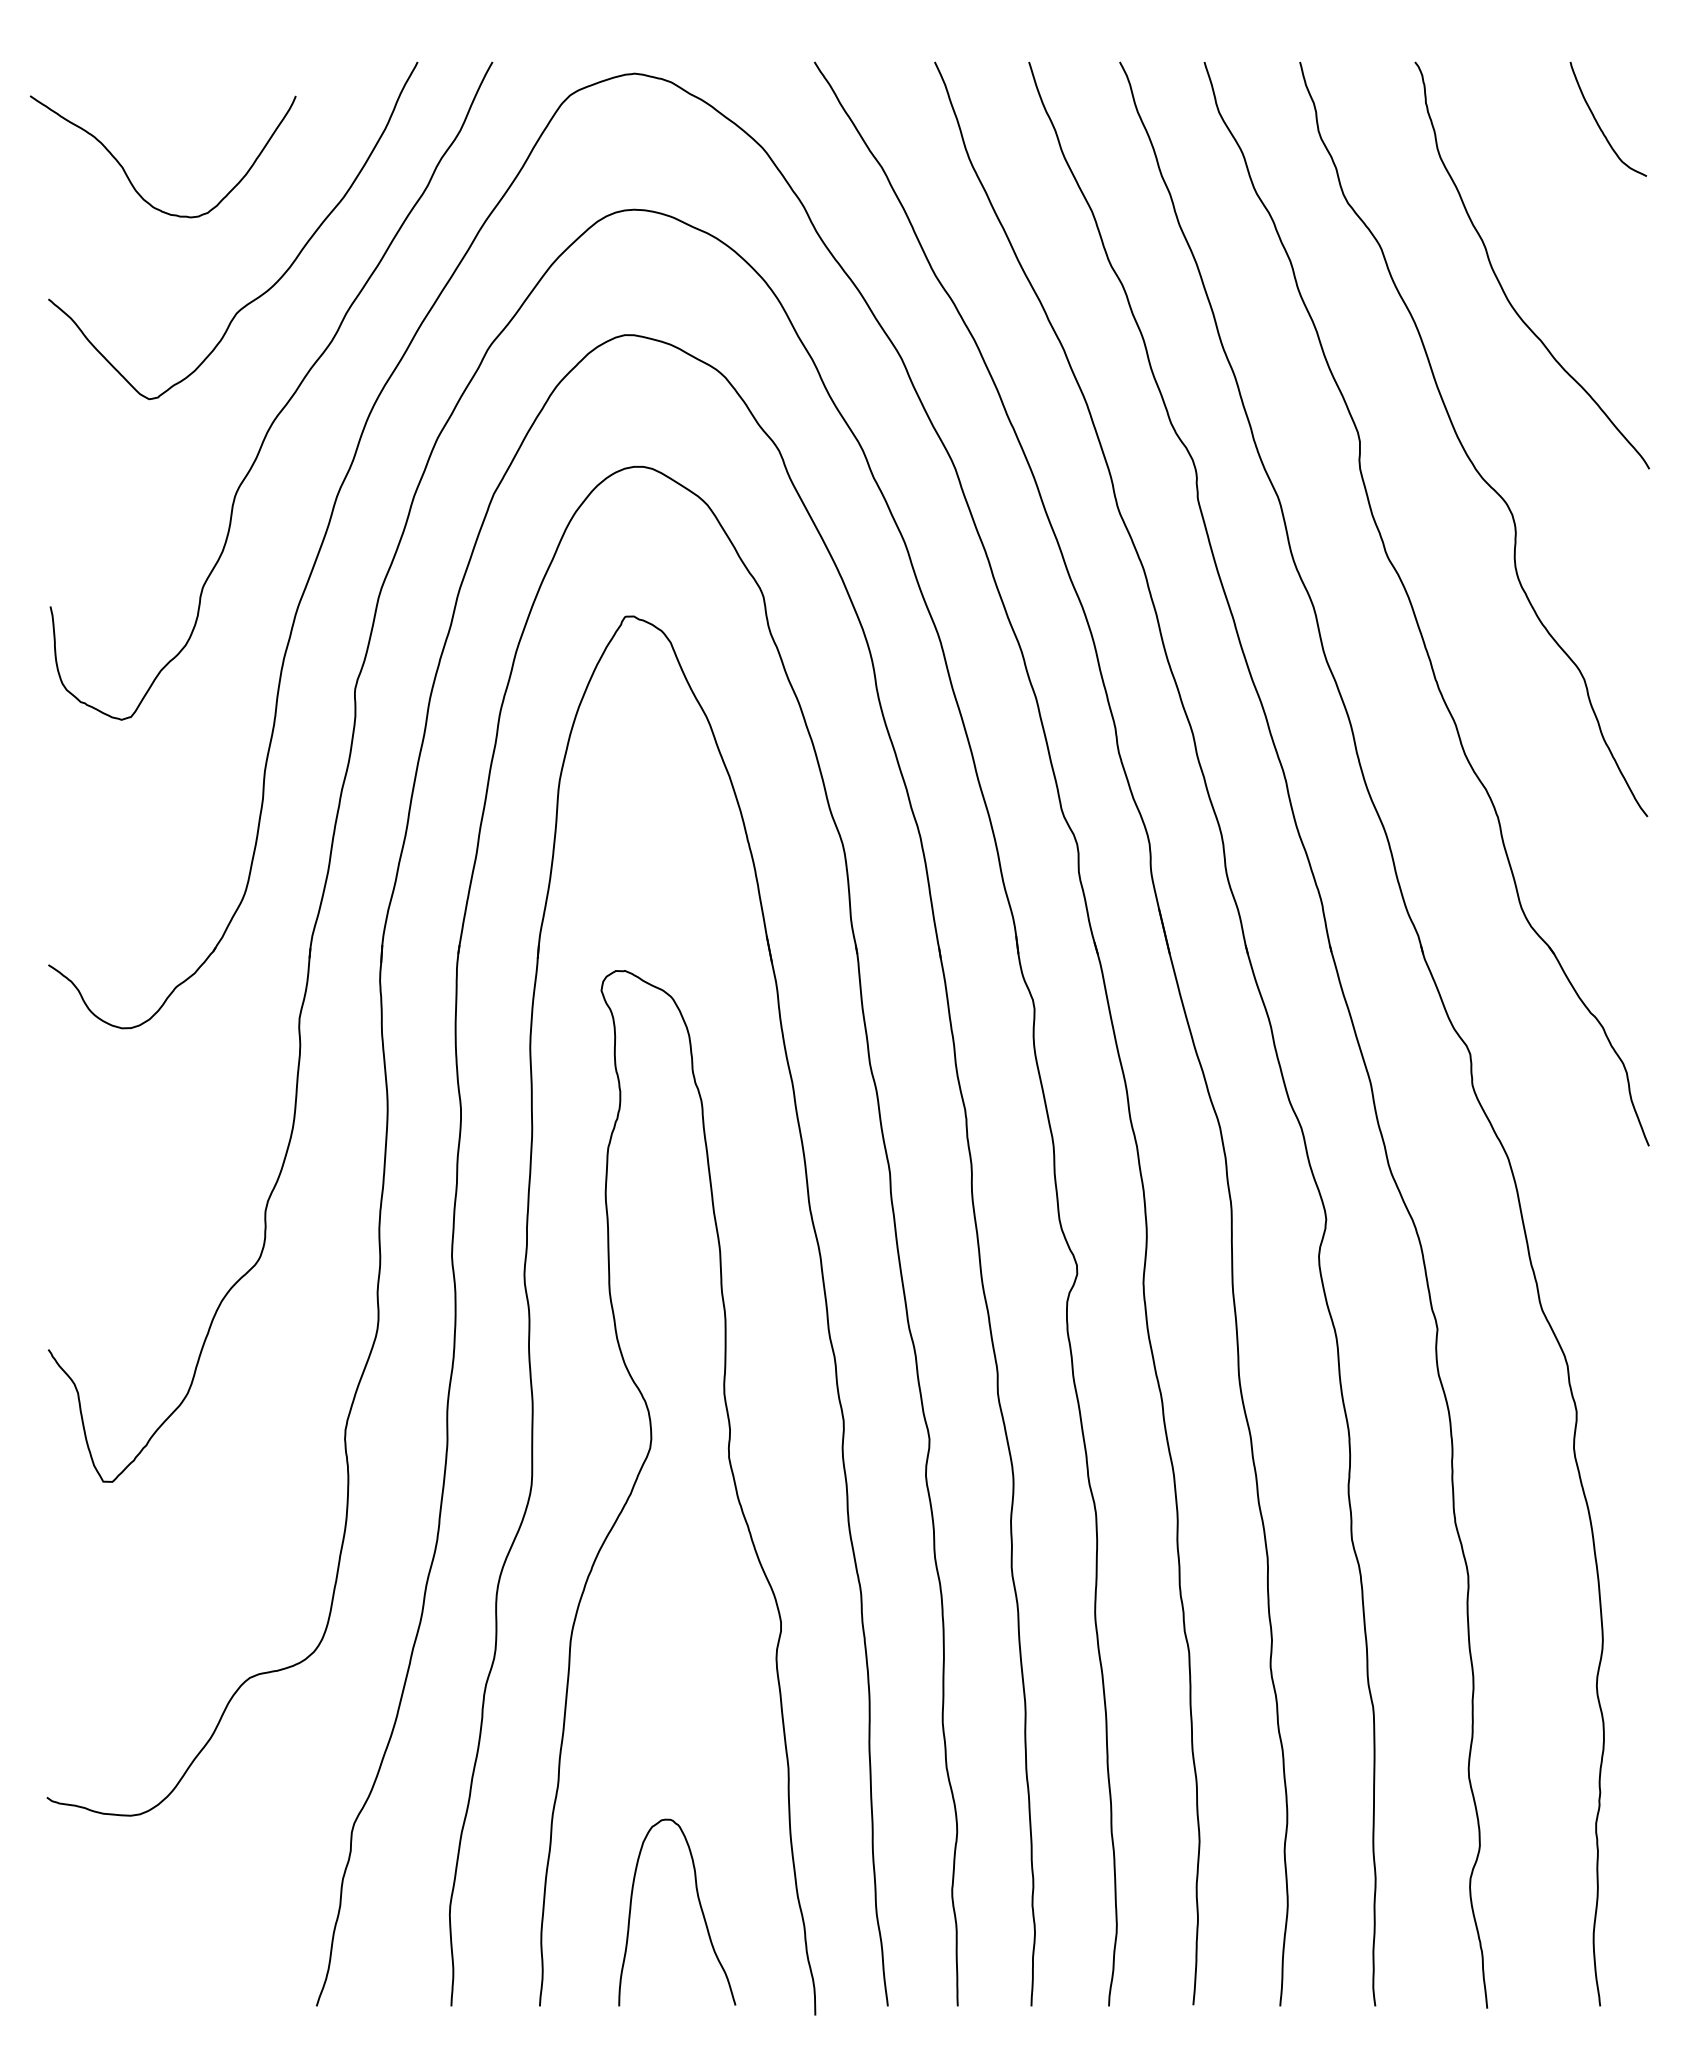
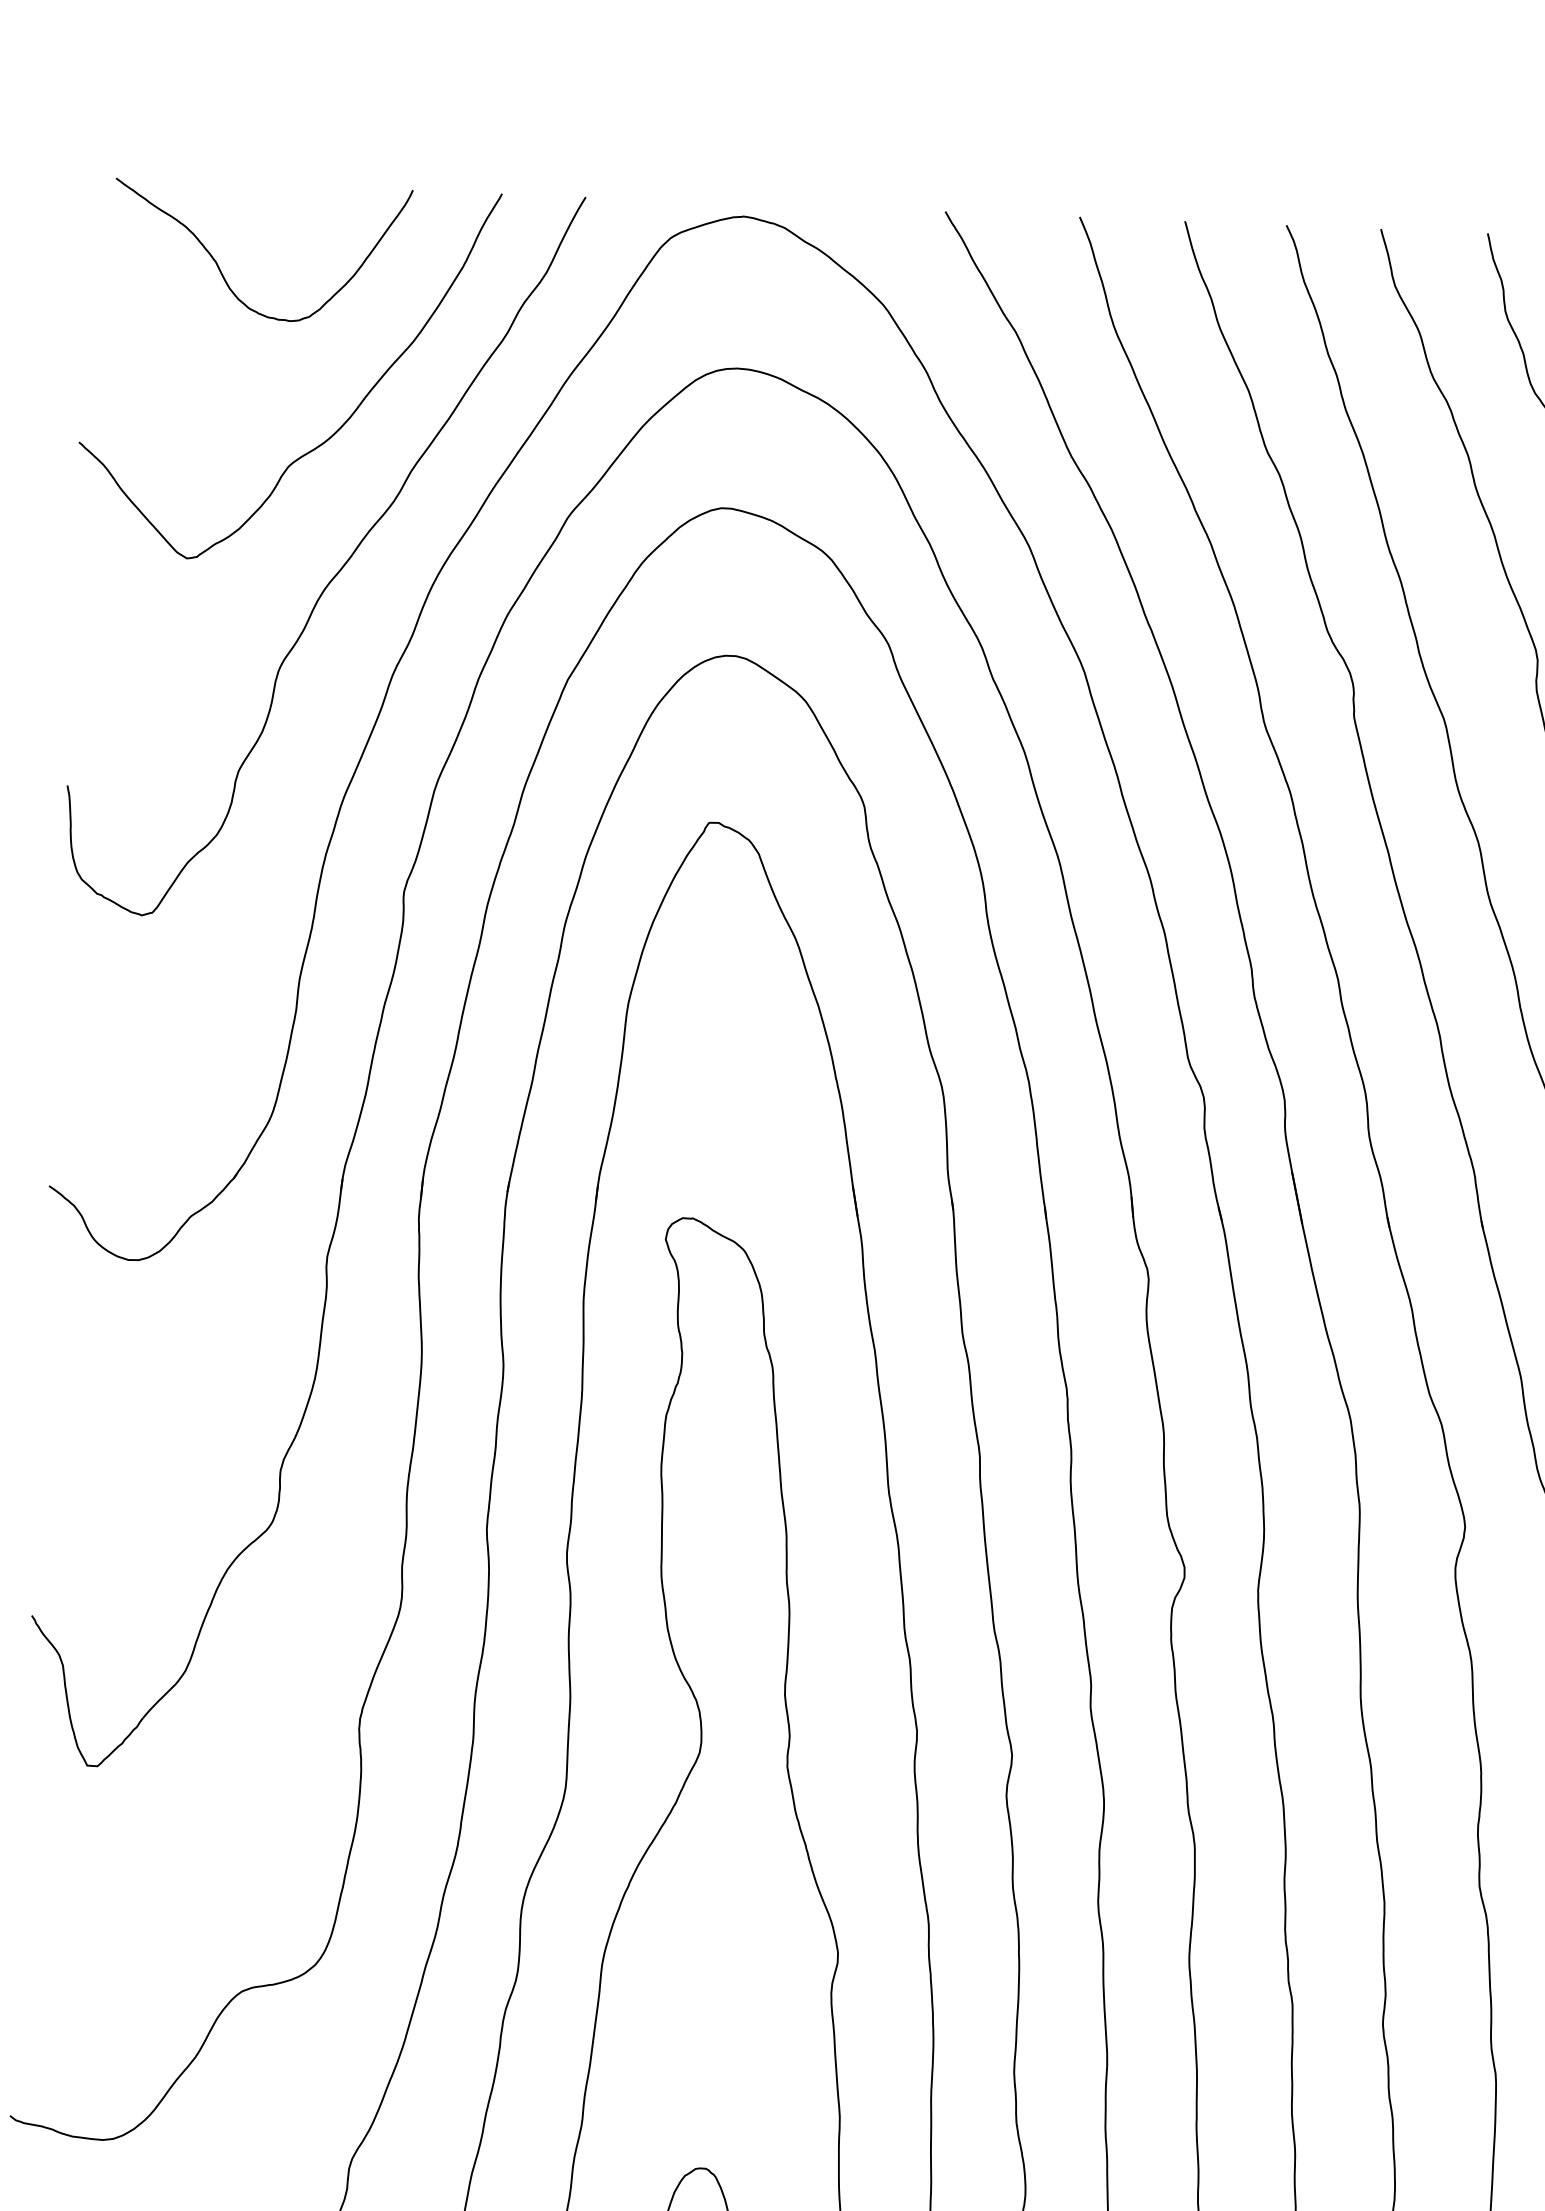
curve: (130, 179) -> (224, 276), moved

